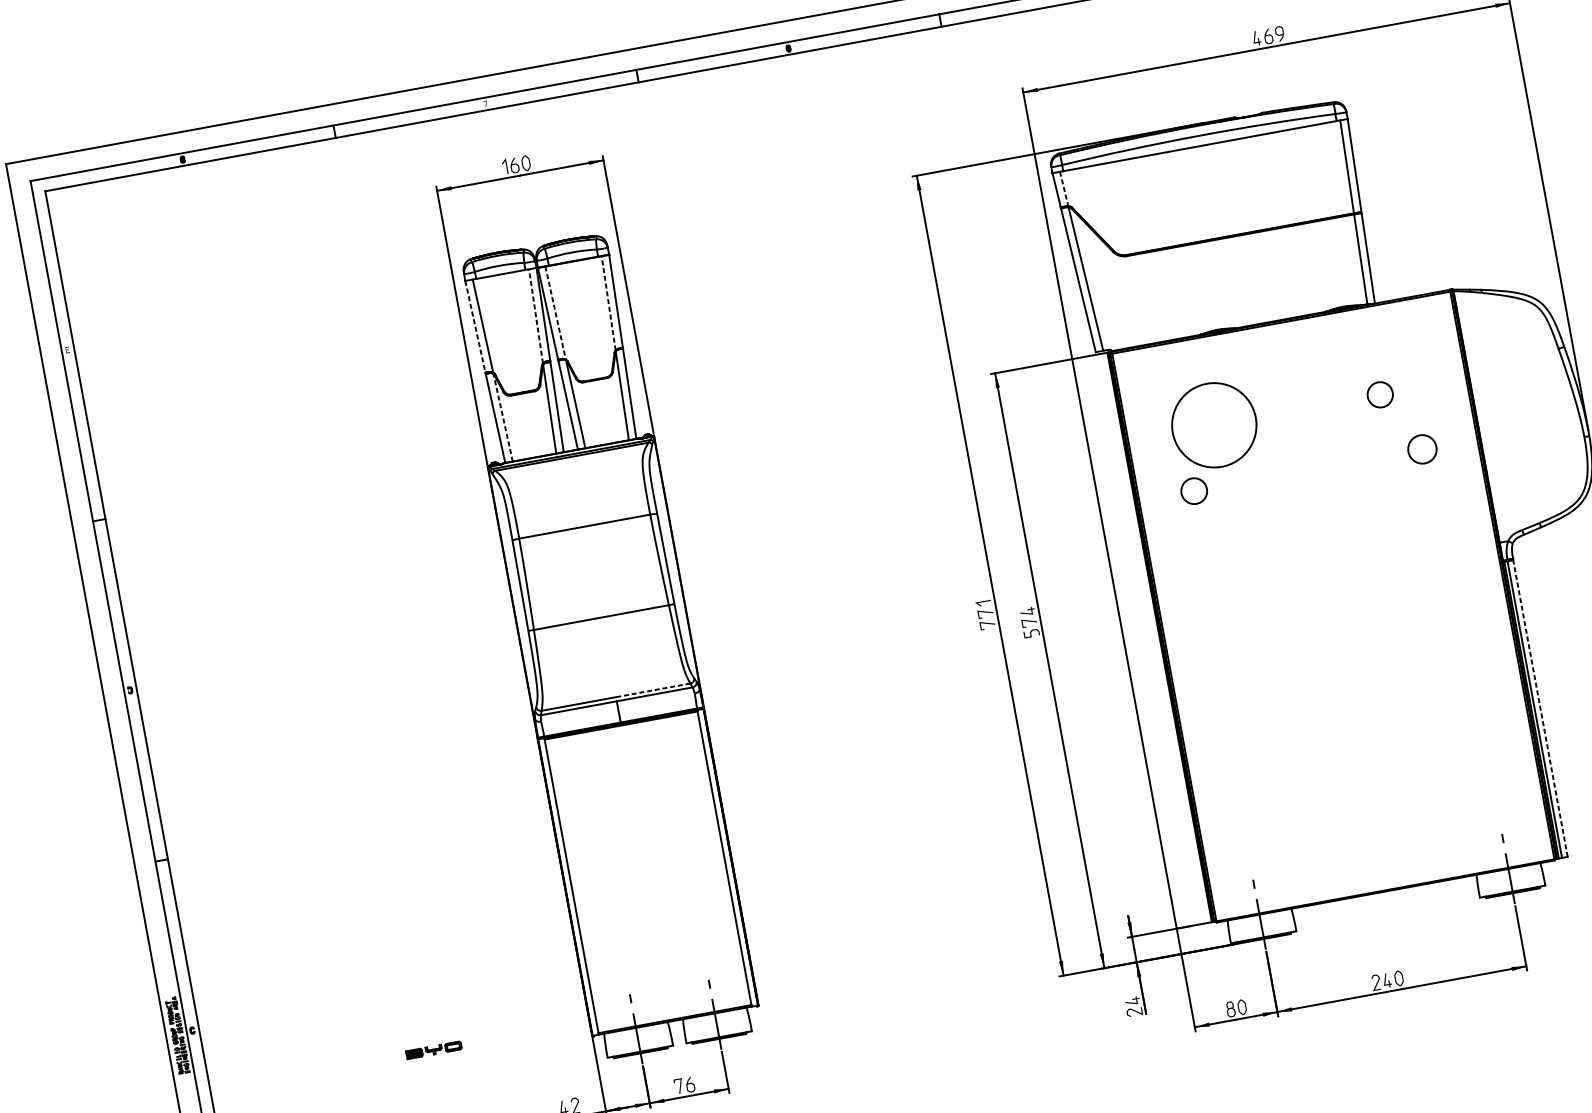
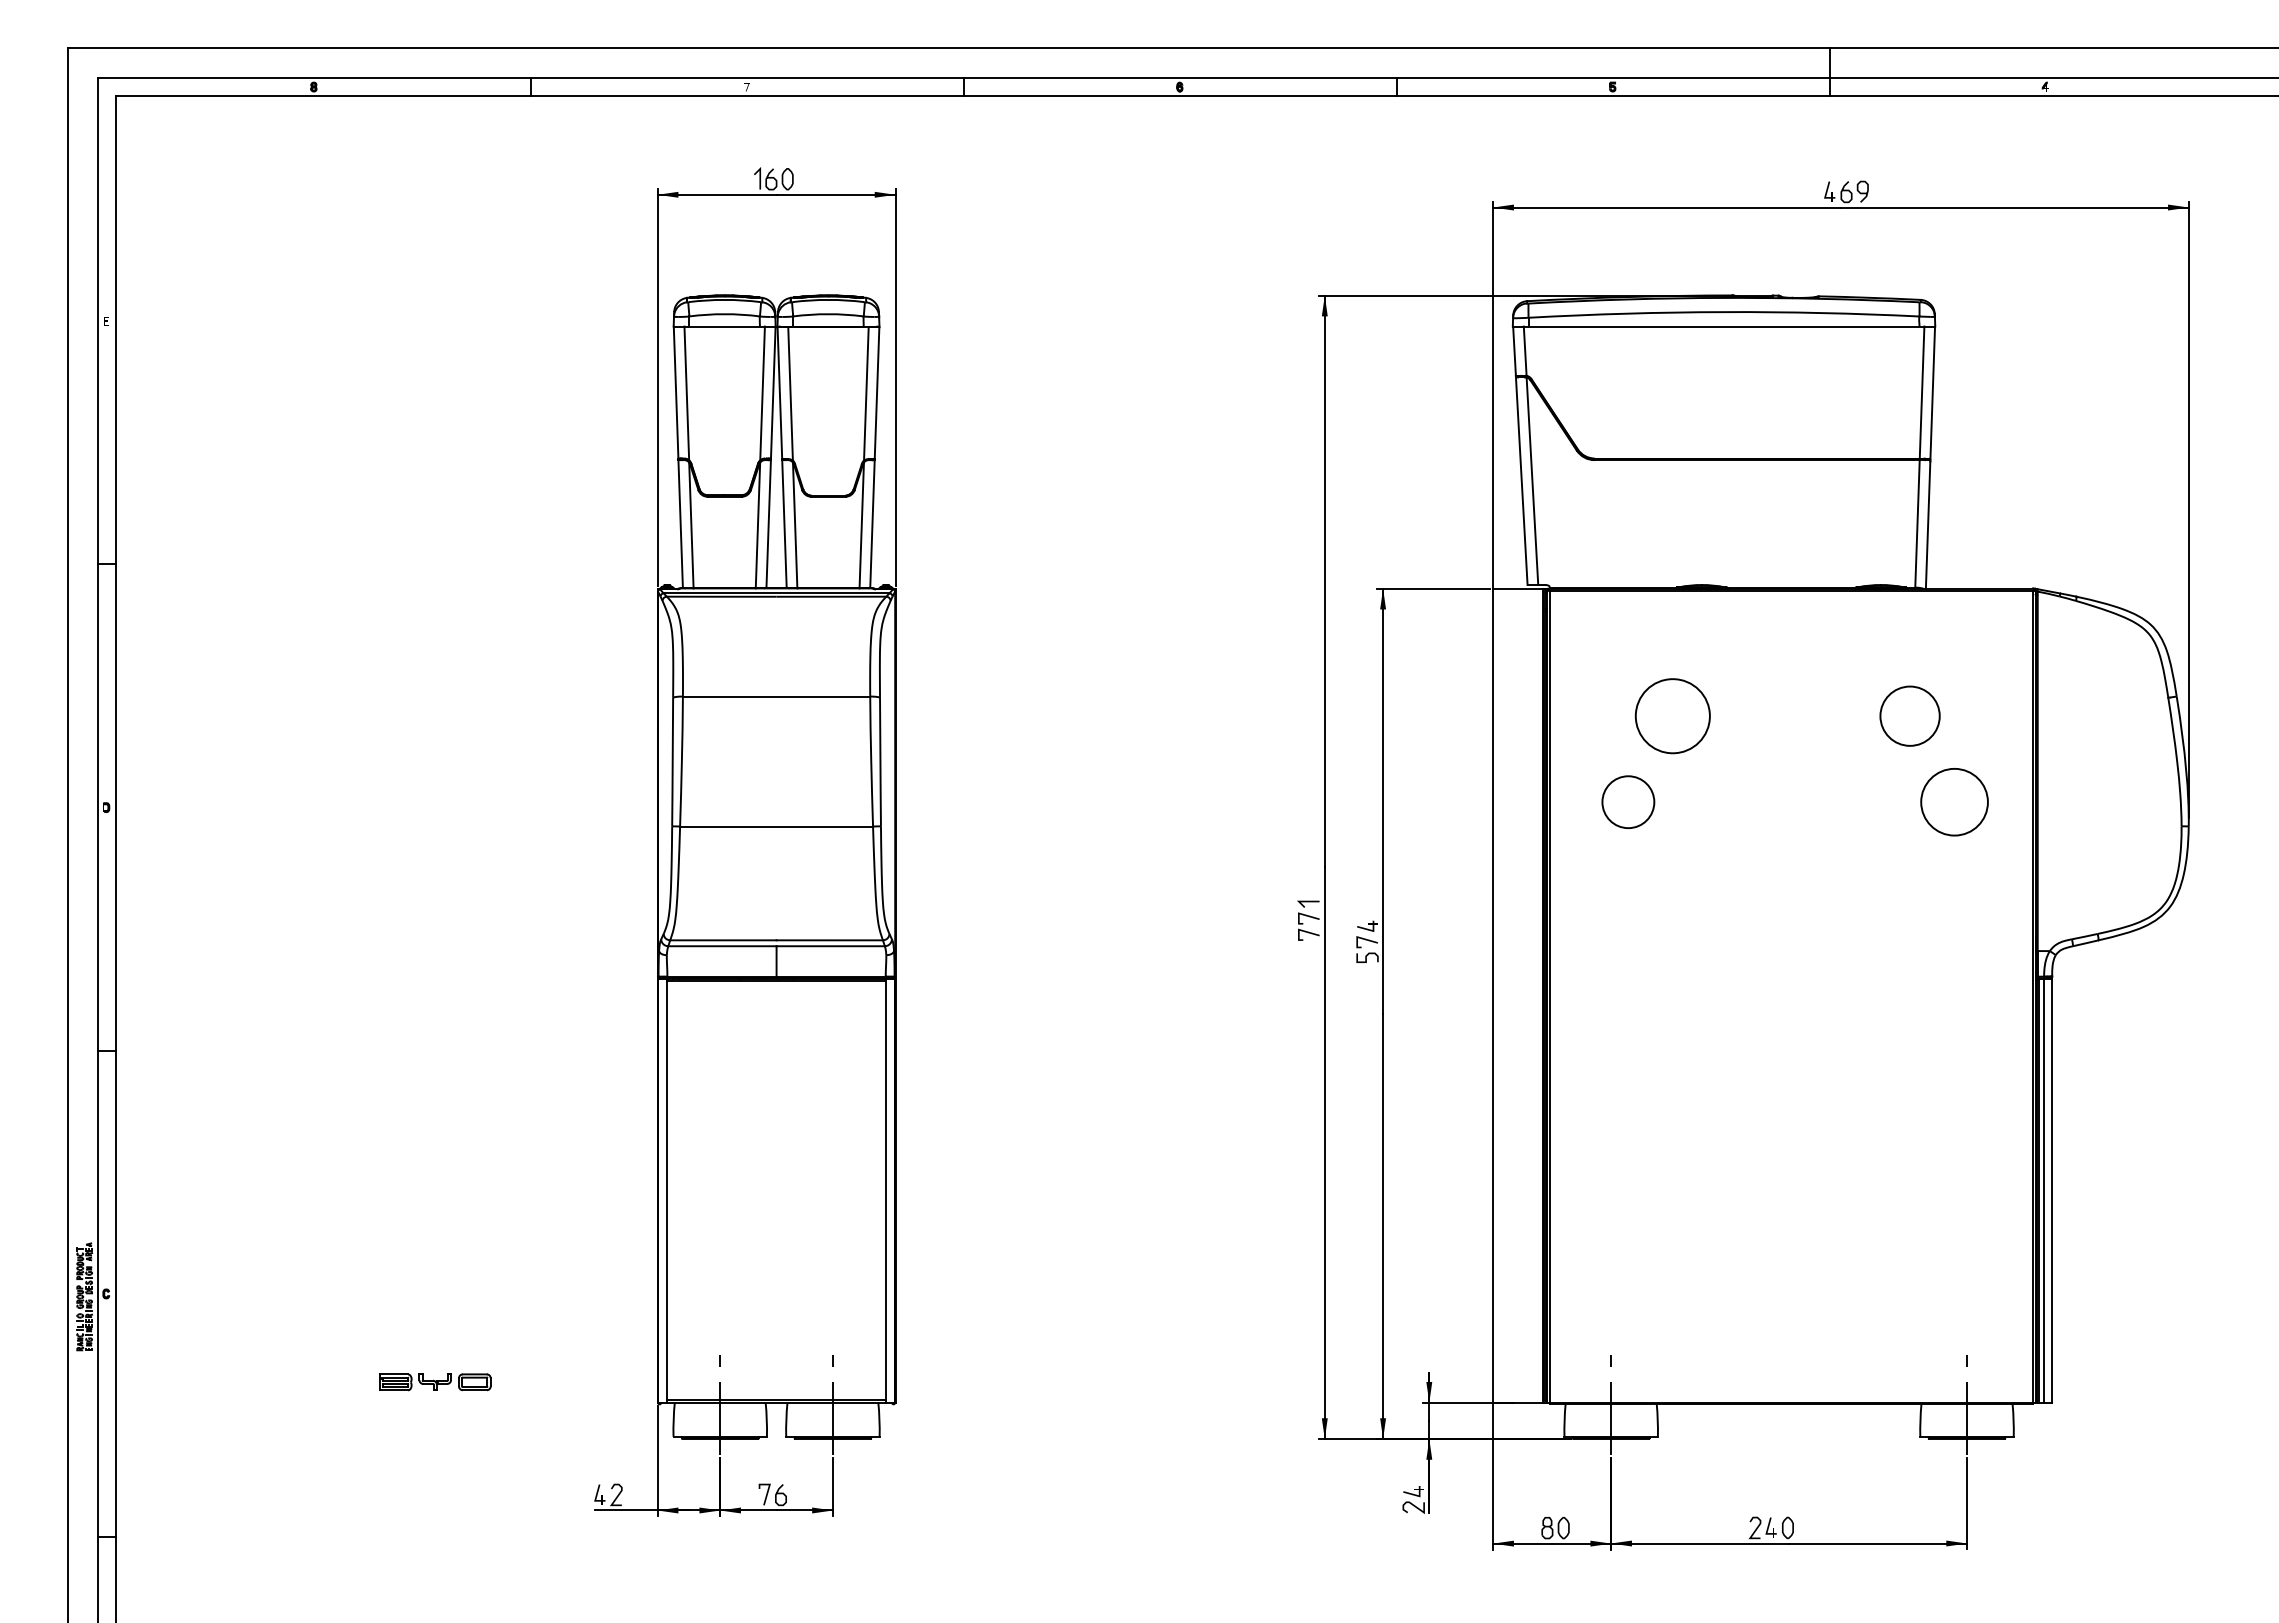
line: (1064, 189) -> (1525, 351), dashed -> solid
line: (608, 303) -> (866, 393), dashed -> solid
line: (555, 312) -> (790, 393), dashed -> solid
line: (535, 316) -> (762, 393), dashed -> solid
line: (475, 327) -> (676, 393), dashed -> solid
circle: (1379, 394) -> (1909, 715), size x1.67
line: (503, 417) -> (691, 525), dashed -> solid
circle: (1214, 425) -> (1672, 716), size x0.62
circle: (1422, 449) -> (1954, 802), size x1.67
circle: (1194, 491) -> (1628, 802), size x1.43
line: (653, 690) -> (829, 940), dashed -> solid
line: (1540, 708) -> (2051, 1190), dashed -> solid
part: (434, 1050) -> (435, 1382), size x1.43

